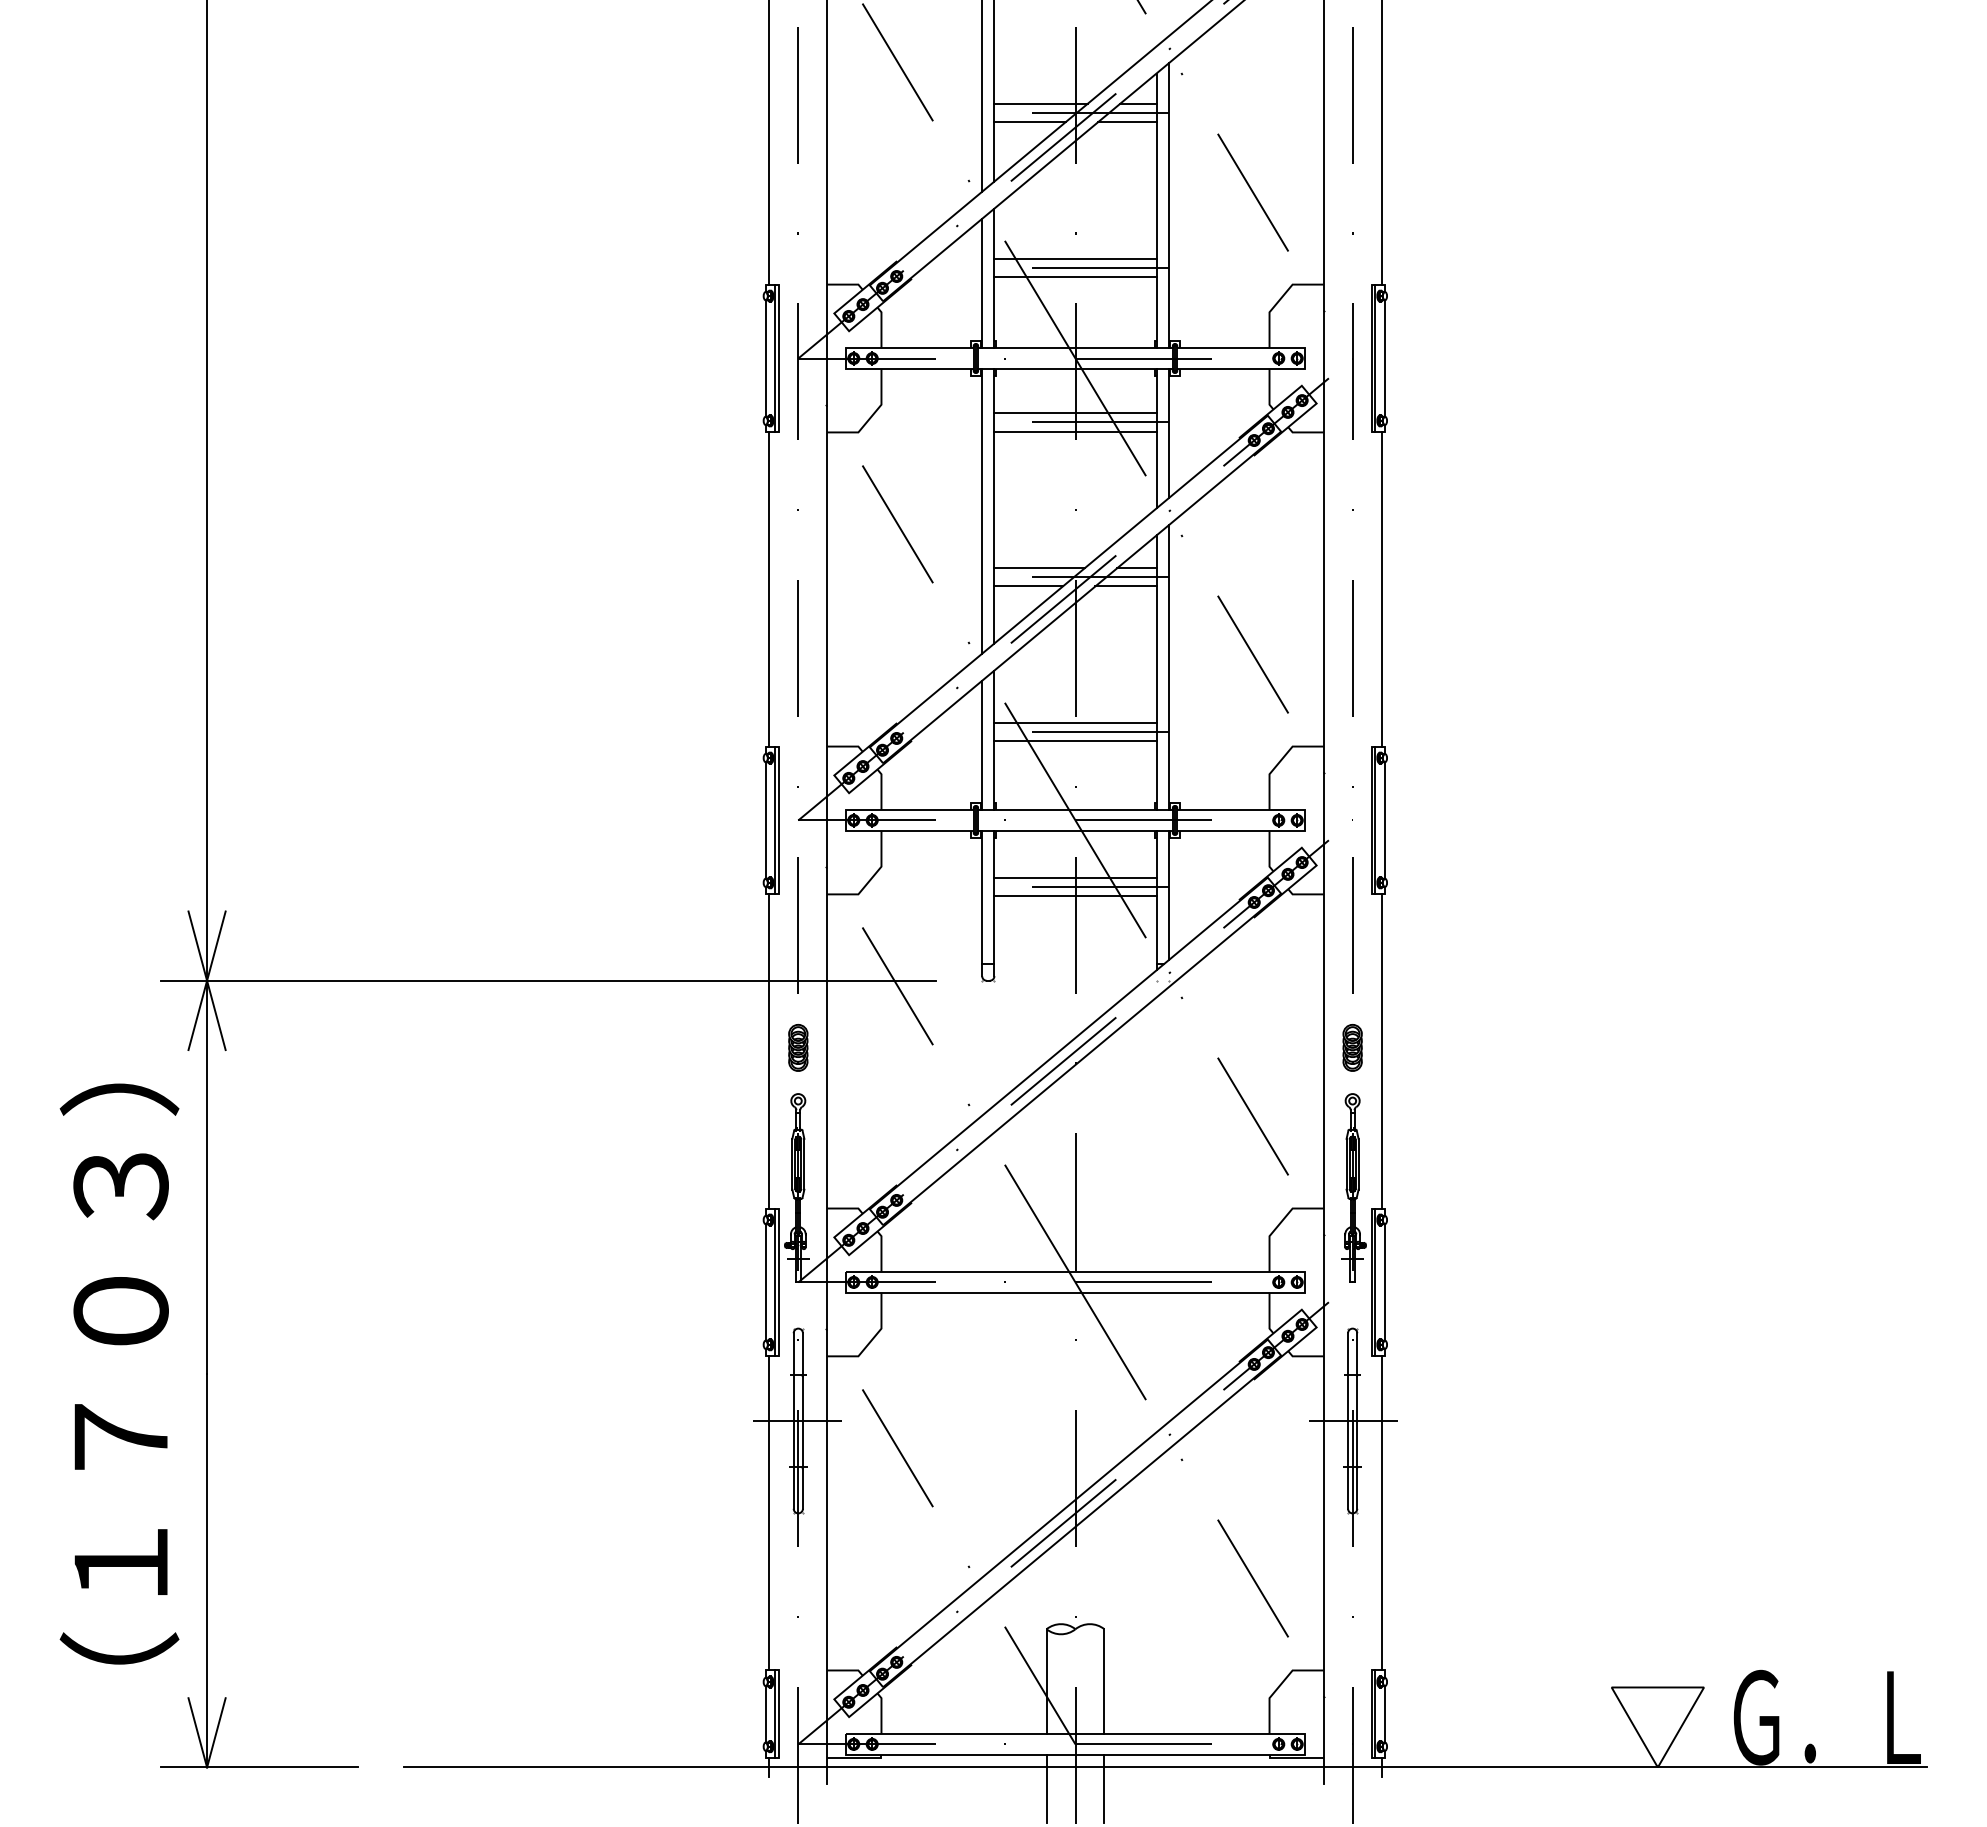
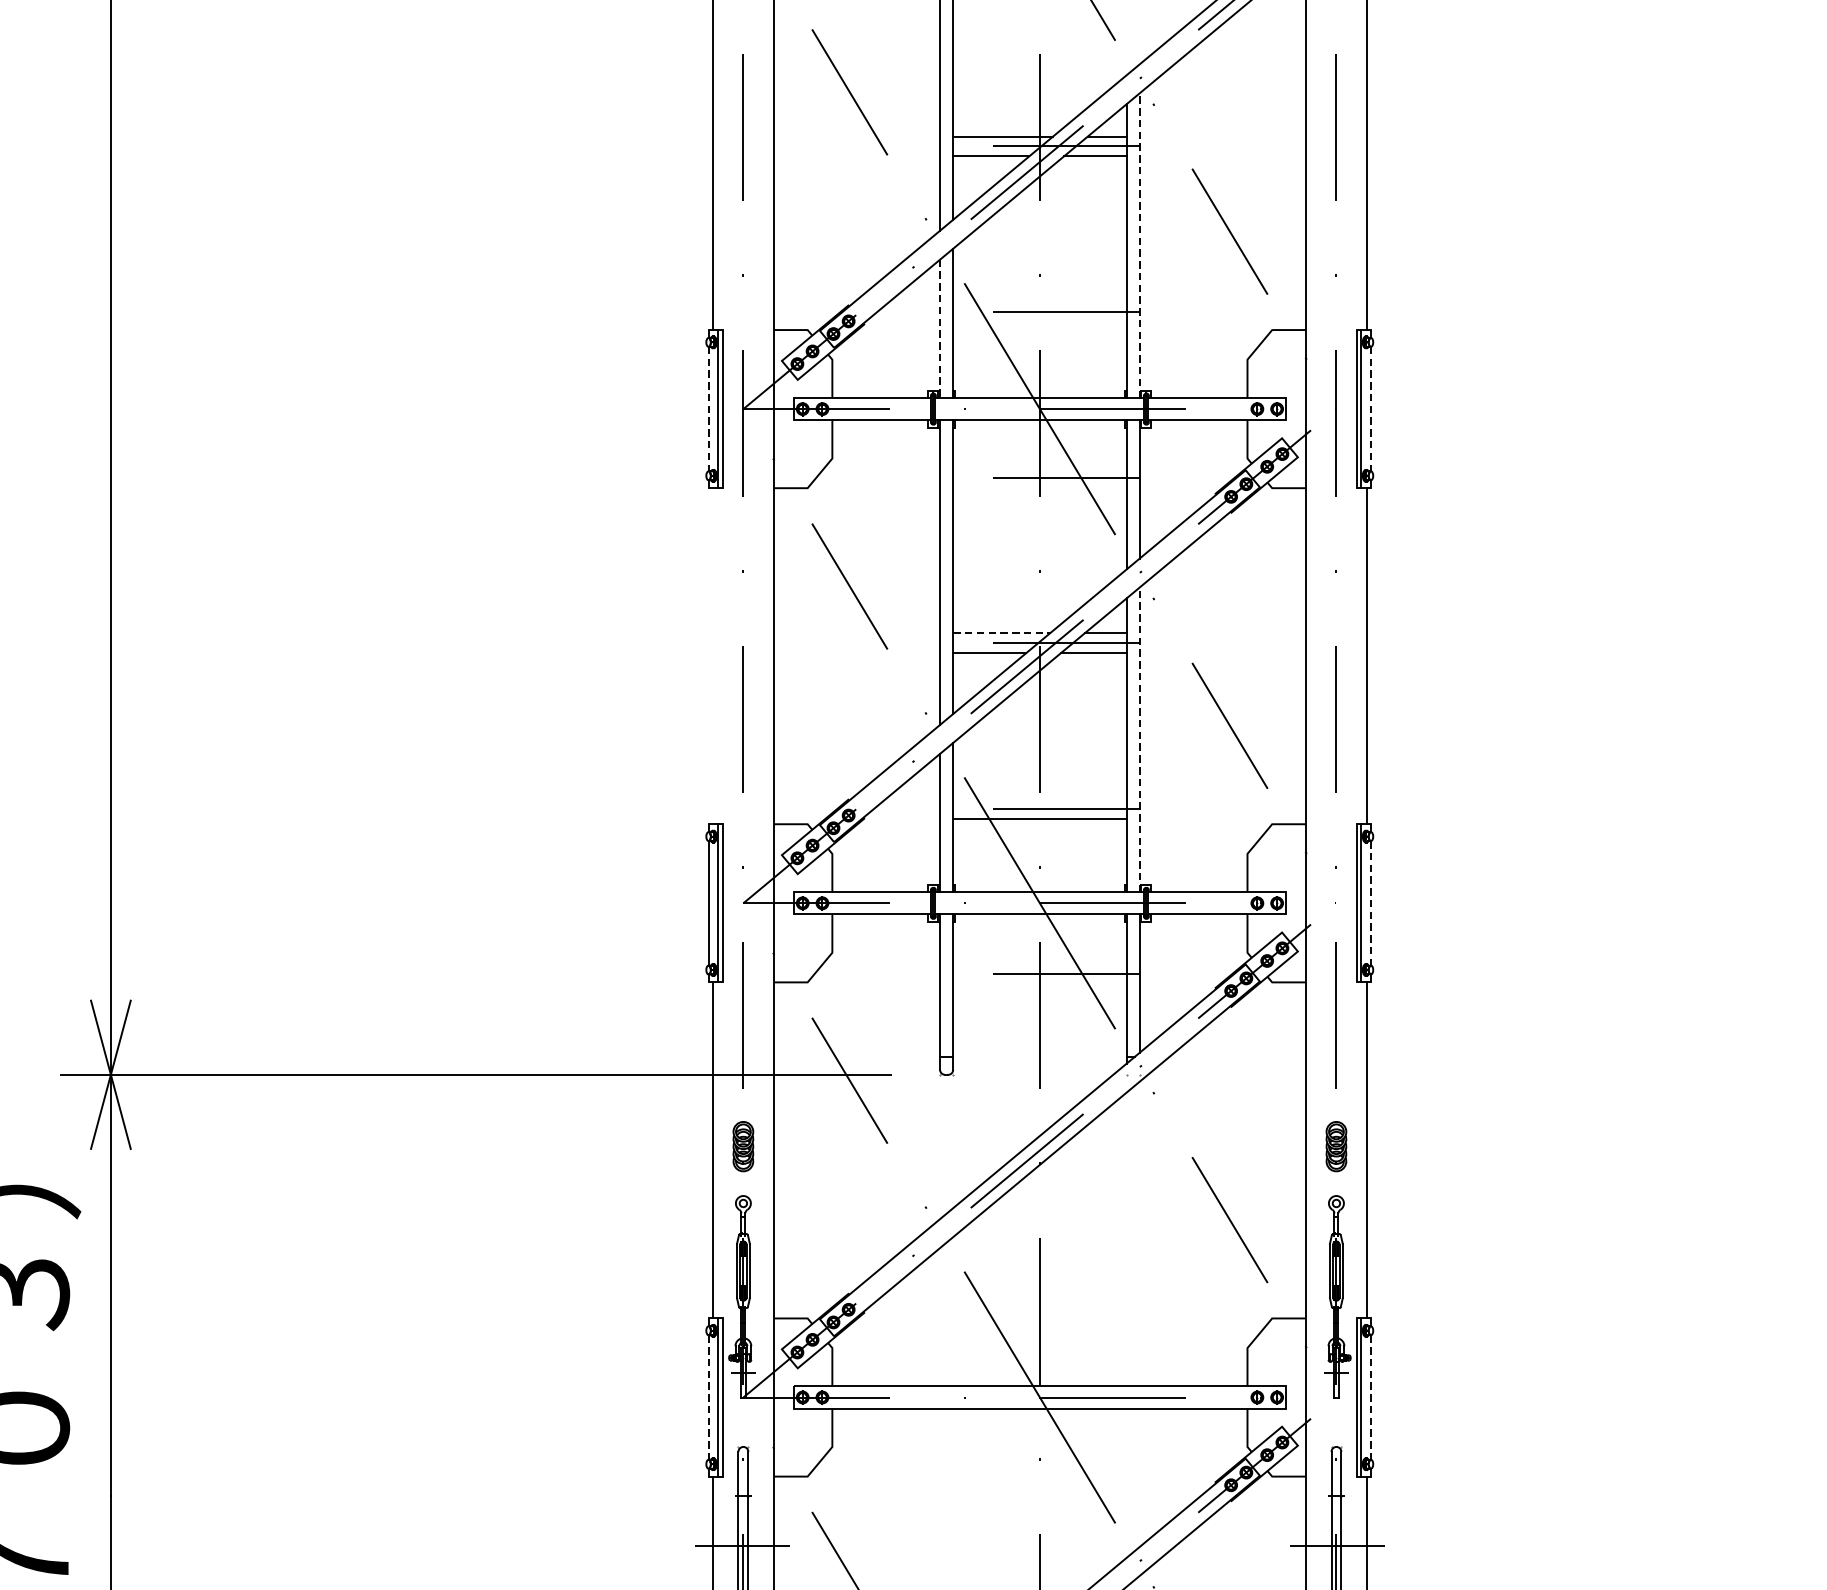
line: (1168, 205) -> (1139, 245), solid -> dashed
line: (1075, 258) -> (1039, 302), removed
line: (1075, 276) -> (1039, 321), removed
line: (982, 283) -> (940, 328), solid -> dashed
line: (766, 359) -> (709, 410), solid -> dashed
line: (1384, 359) -> (1370, 410), solid -> dashed
line: (1075, 413) -> (1039, 467), removed
line: (1075, 431) -> (1039, 487), removed
line: (1040, 568) -> (1002, 633), solid -> dashed
line: (769, 589) -> (712, 656), removed
line: (1168, 667) -> (1139, 739), solid -> dashed
line: (1075, 722) -> (1039, 798), removed
line: (1384, 820) -> (1370, 903), solid -> dashed
line: (1075, 877) -> (1039, 964), removed
line: (1075, 896) -> (1039, 984), removed
line: (766, 1282) -> (709, 1397), solid -> dashed
line: (1384, 1282) -> (1370, 1397), solid -> dashed

